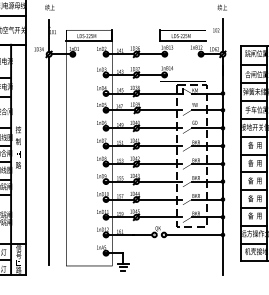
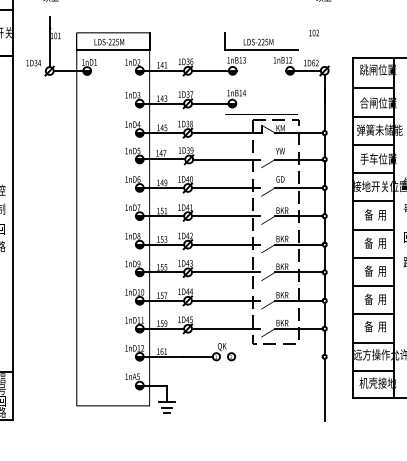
line: (222, 35) -> (324, 41), removed
line: (49, 160) -> (50, 238), removed
line: (193, 234) -> (278, 356), removed

